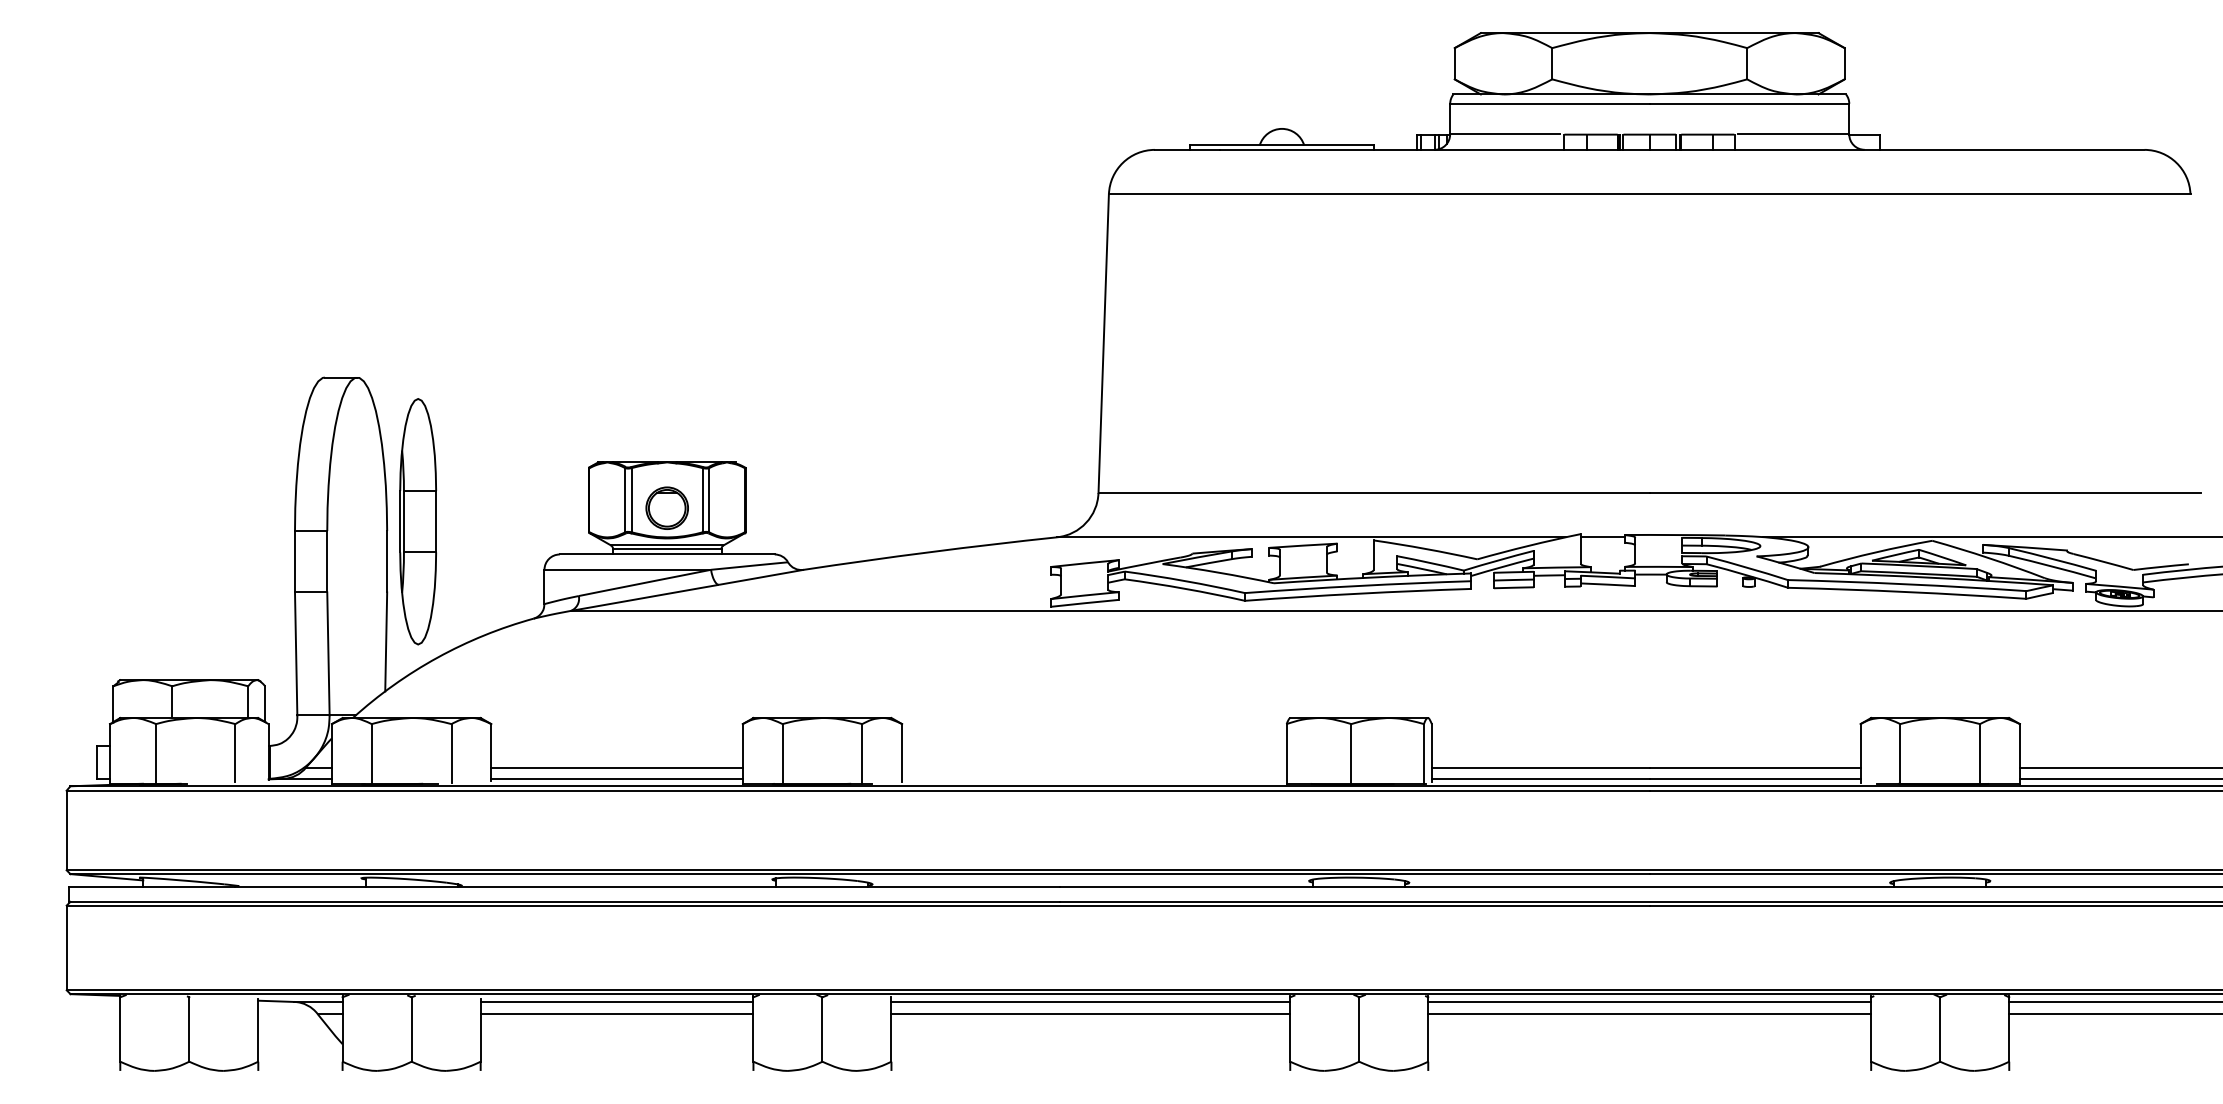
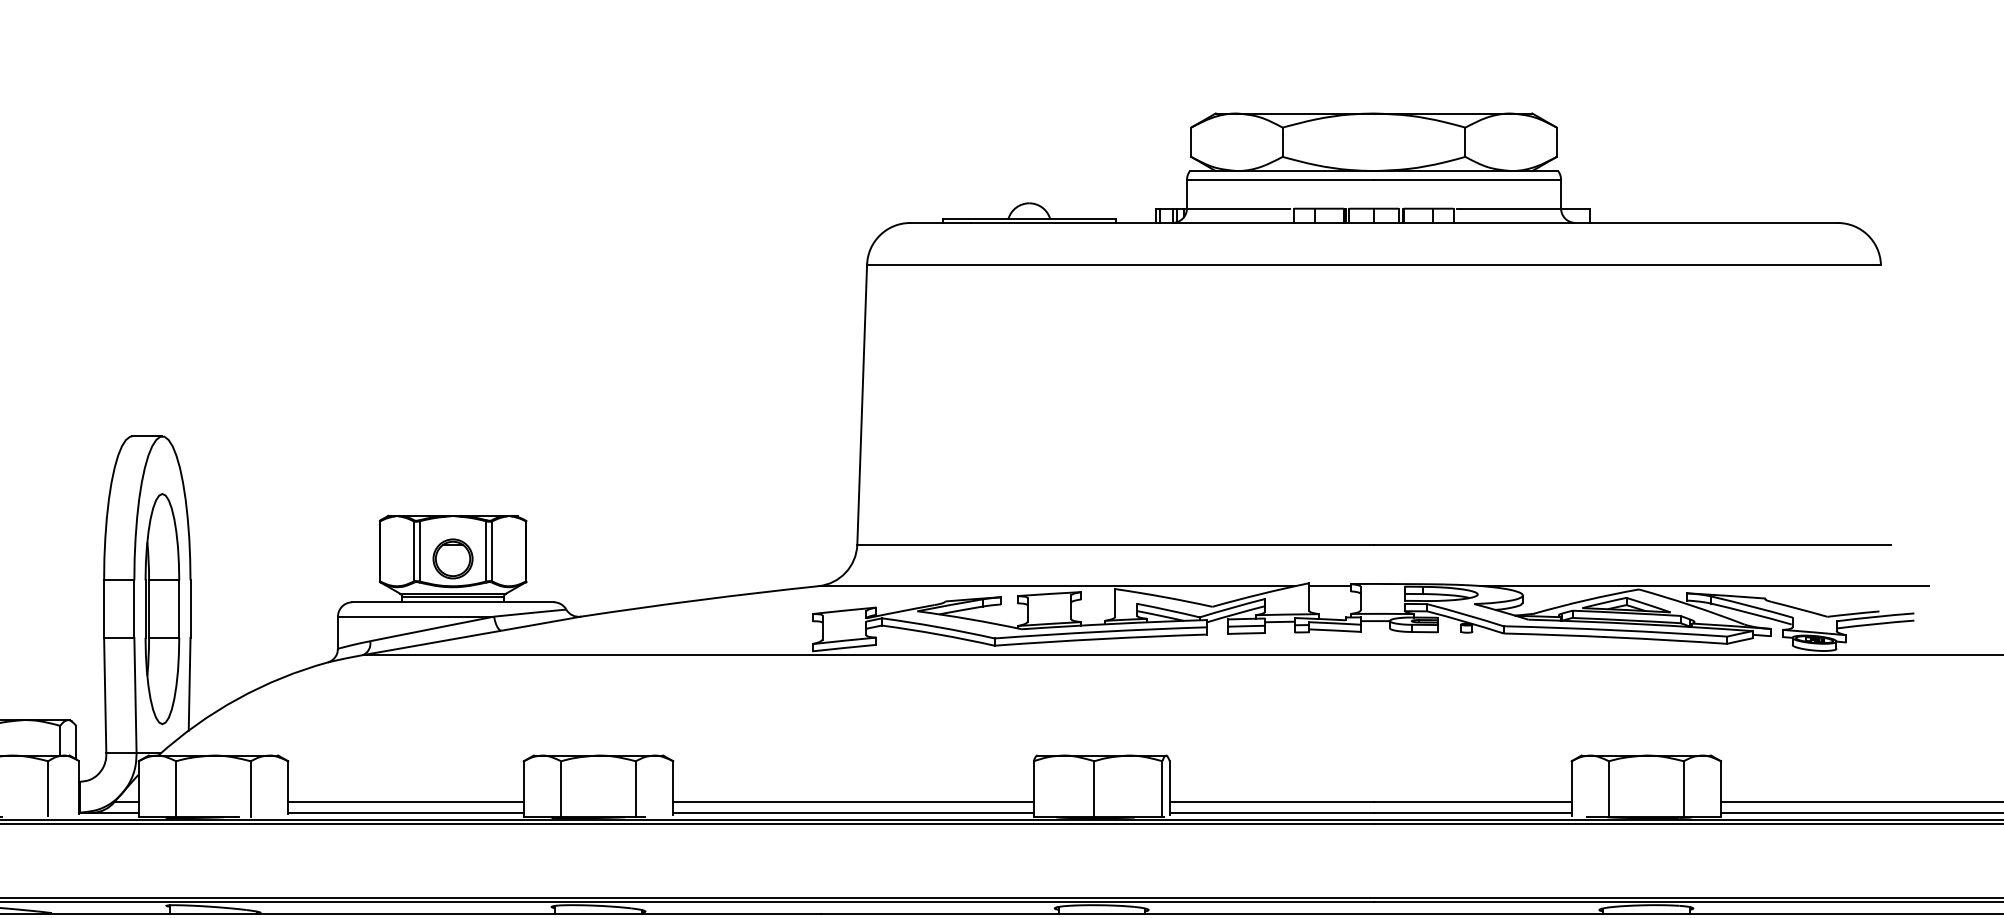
part: (417, 521) -> (161, 608), moved
line: (1094, 767) -> (853, 801), added
line: (1094, 778) -> (853, 812), added

